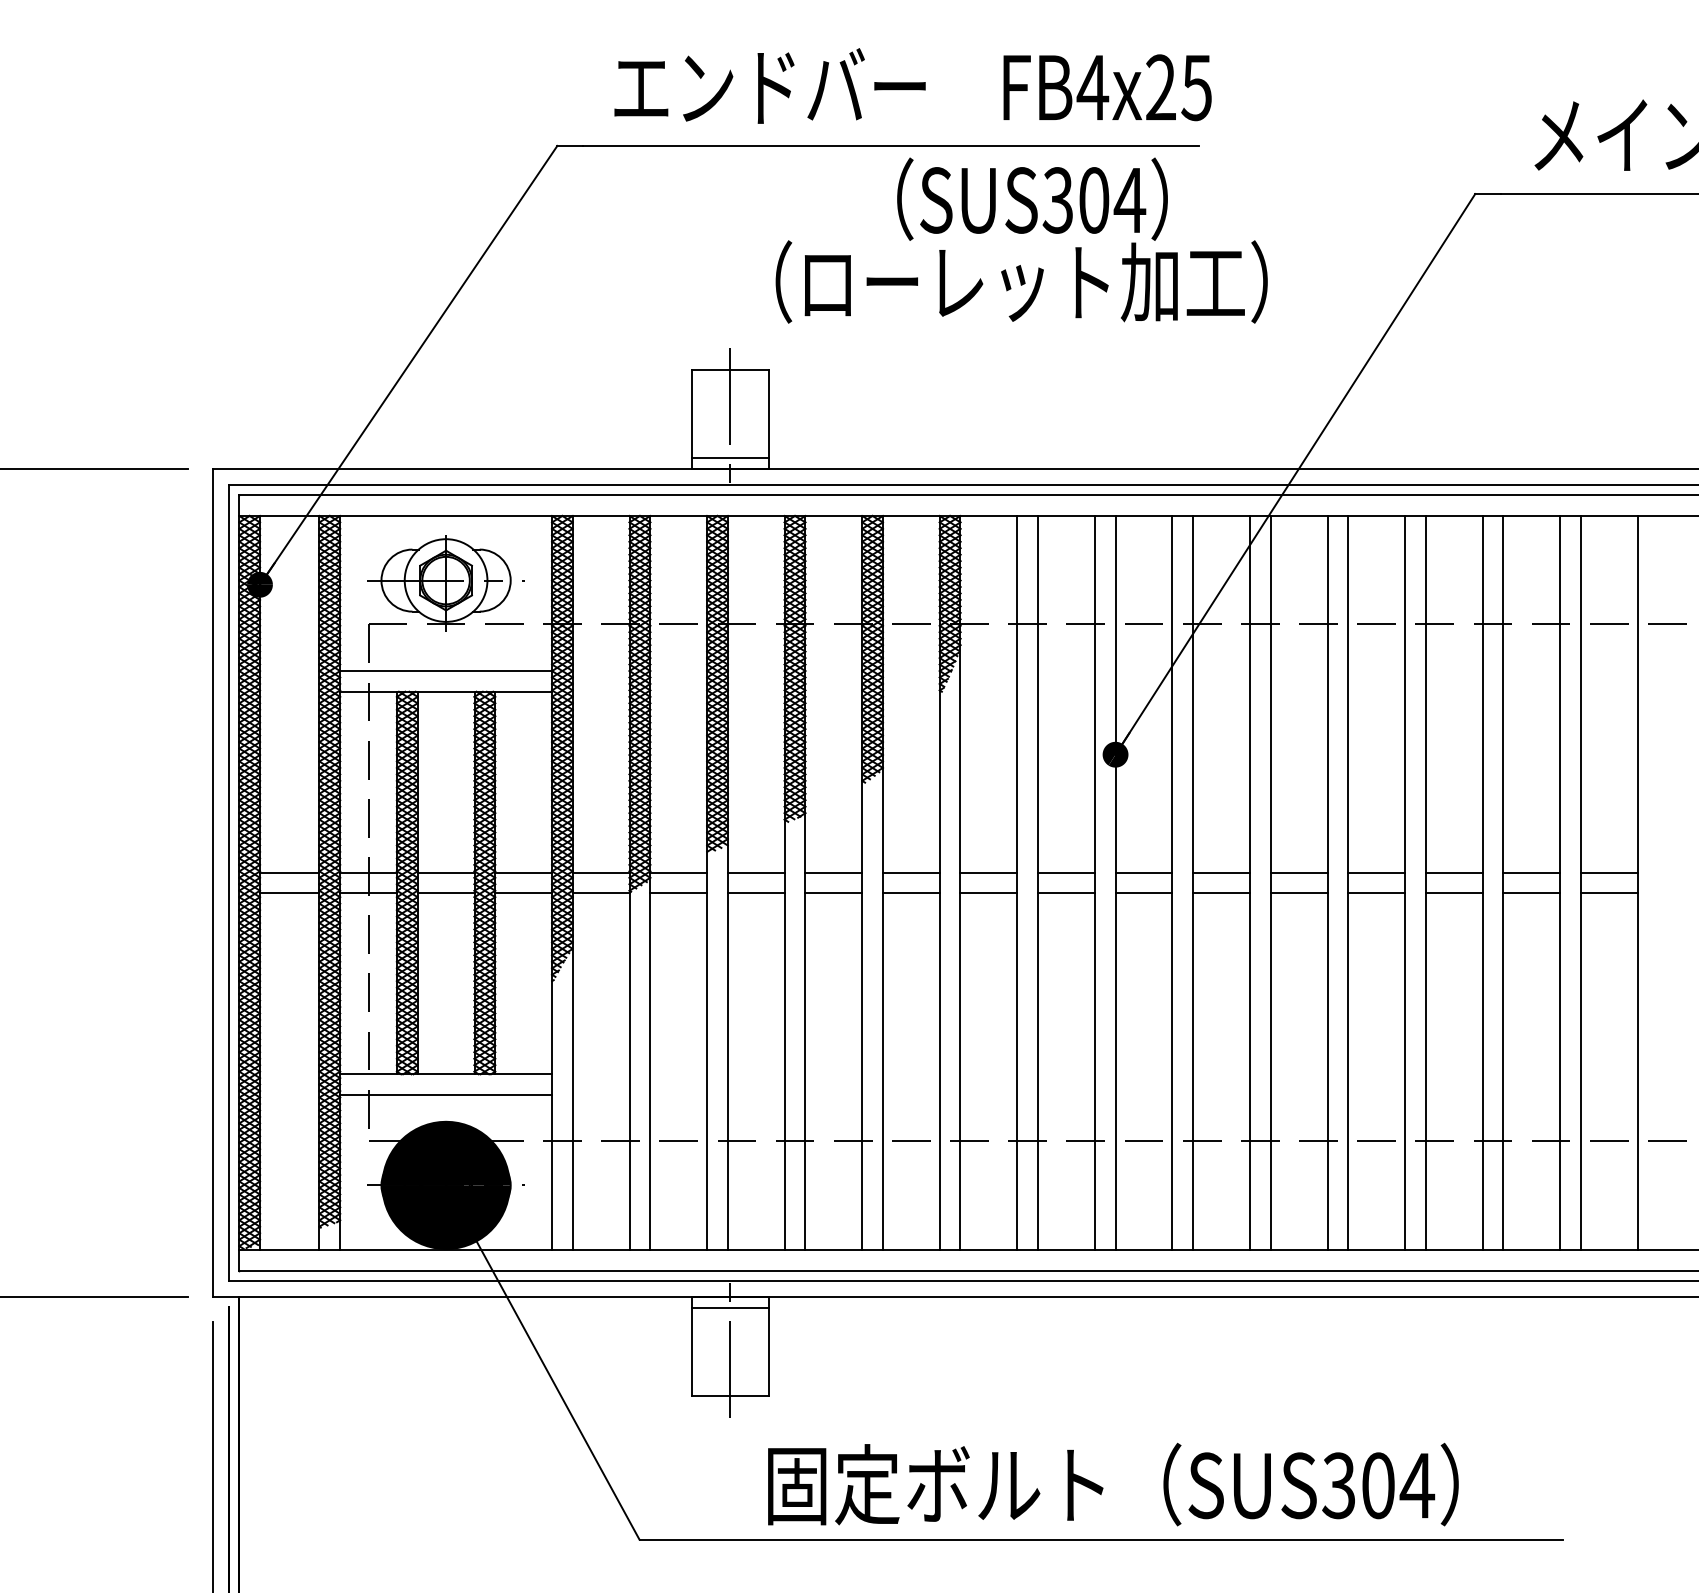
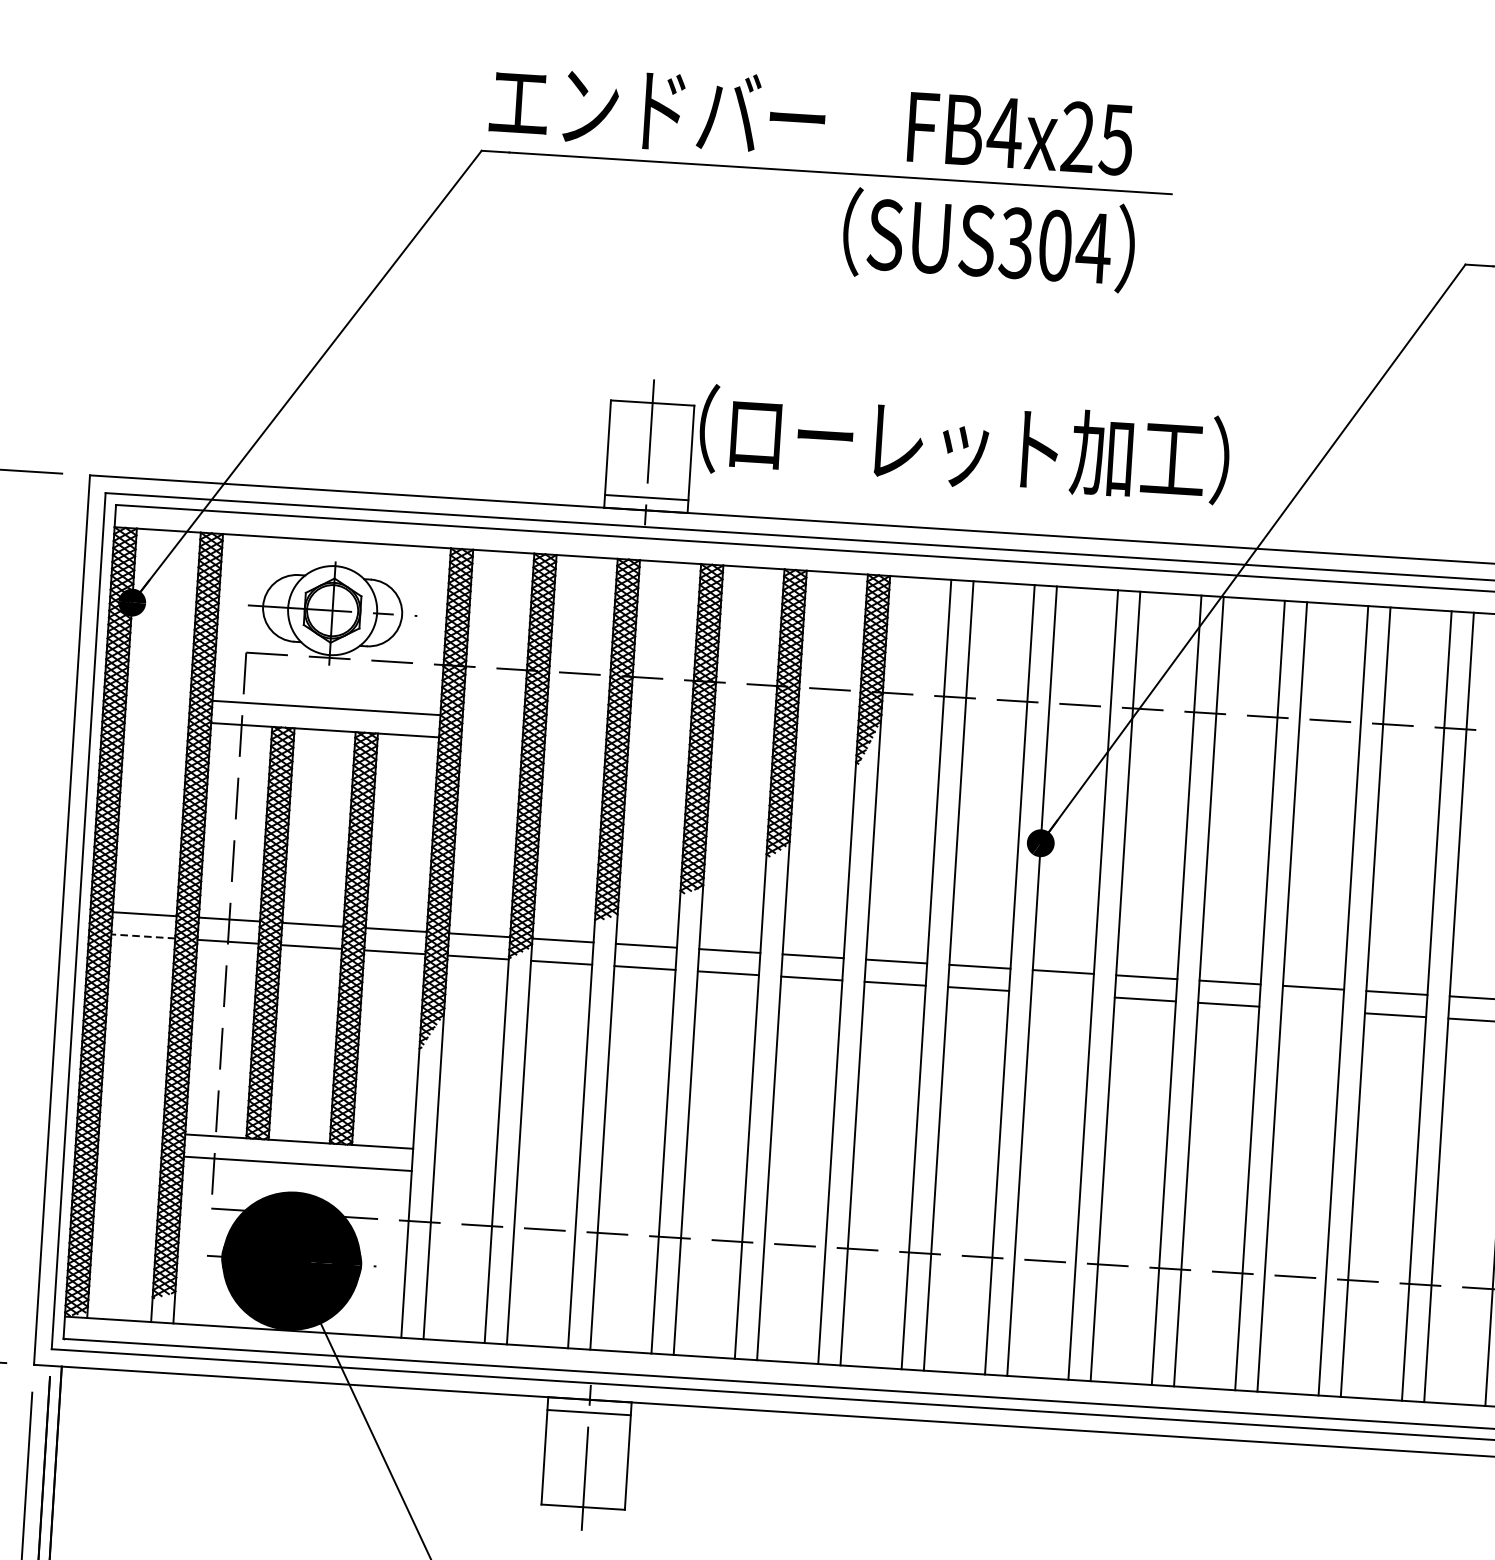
text: (912, 85) -> (811, 118), moved
text: (1021, 281) -> (964, 444), moved
line: (289, 893) -> (143, 936), solid -> dashed
line: (1143, 893) -> (1061, 994), removed
line: (1376, 893) -> (1311, 1010), removed

